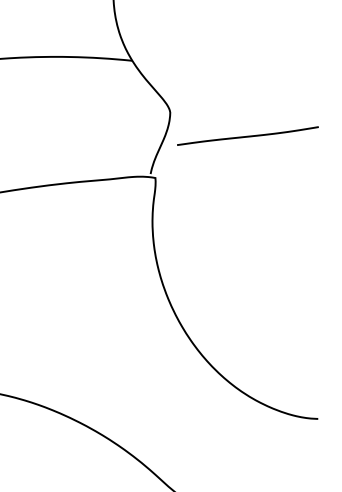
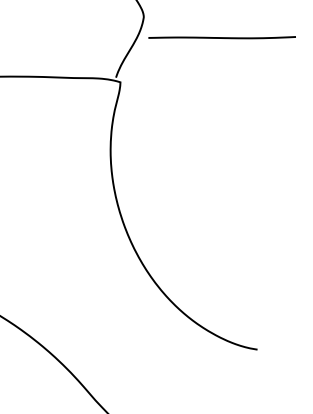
curve: (247, 135) -> (221, 36), moved

